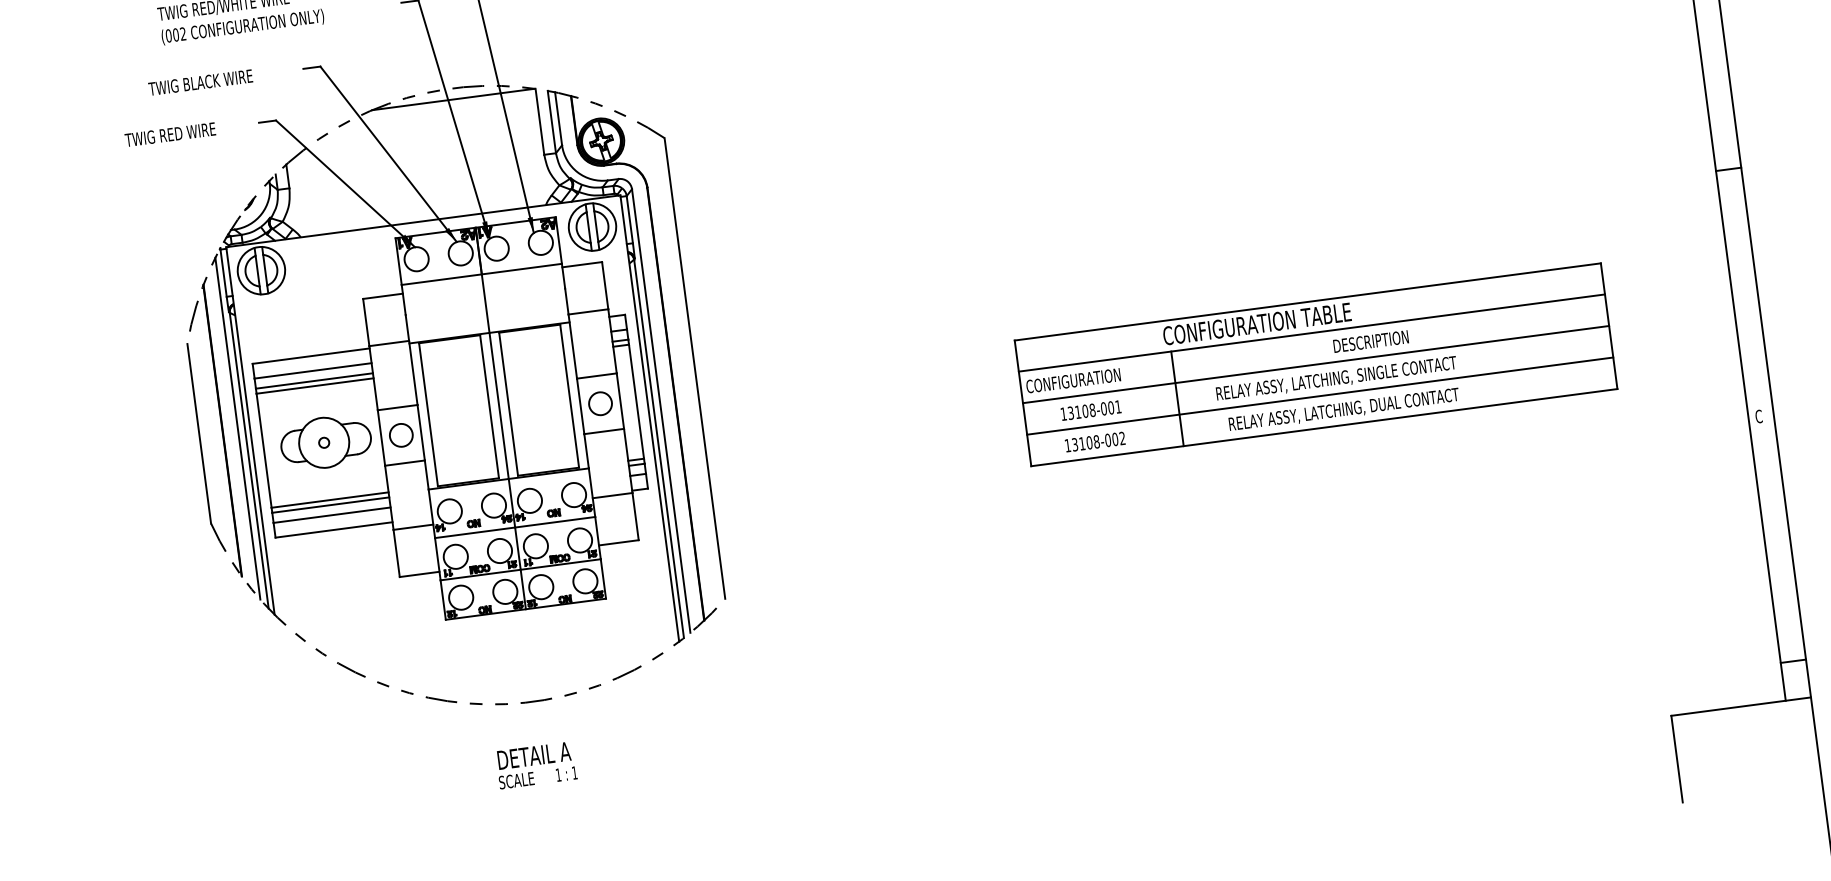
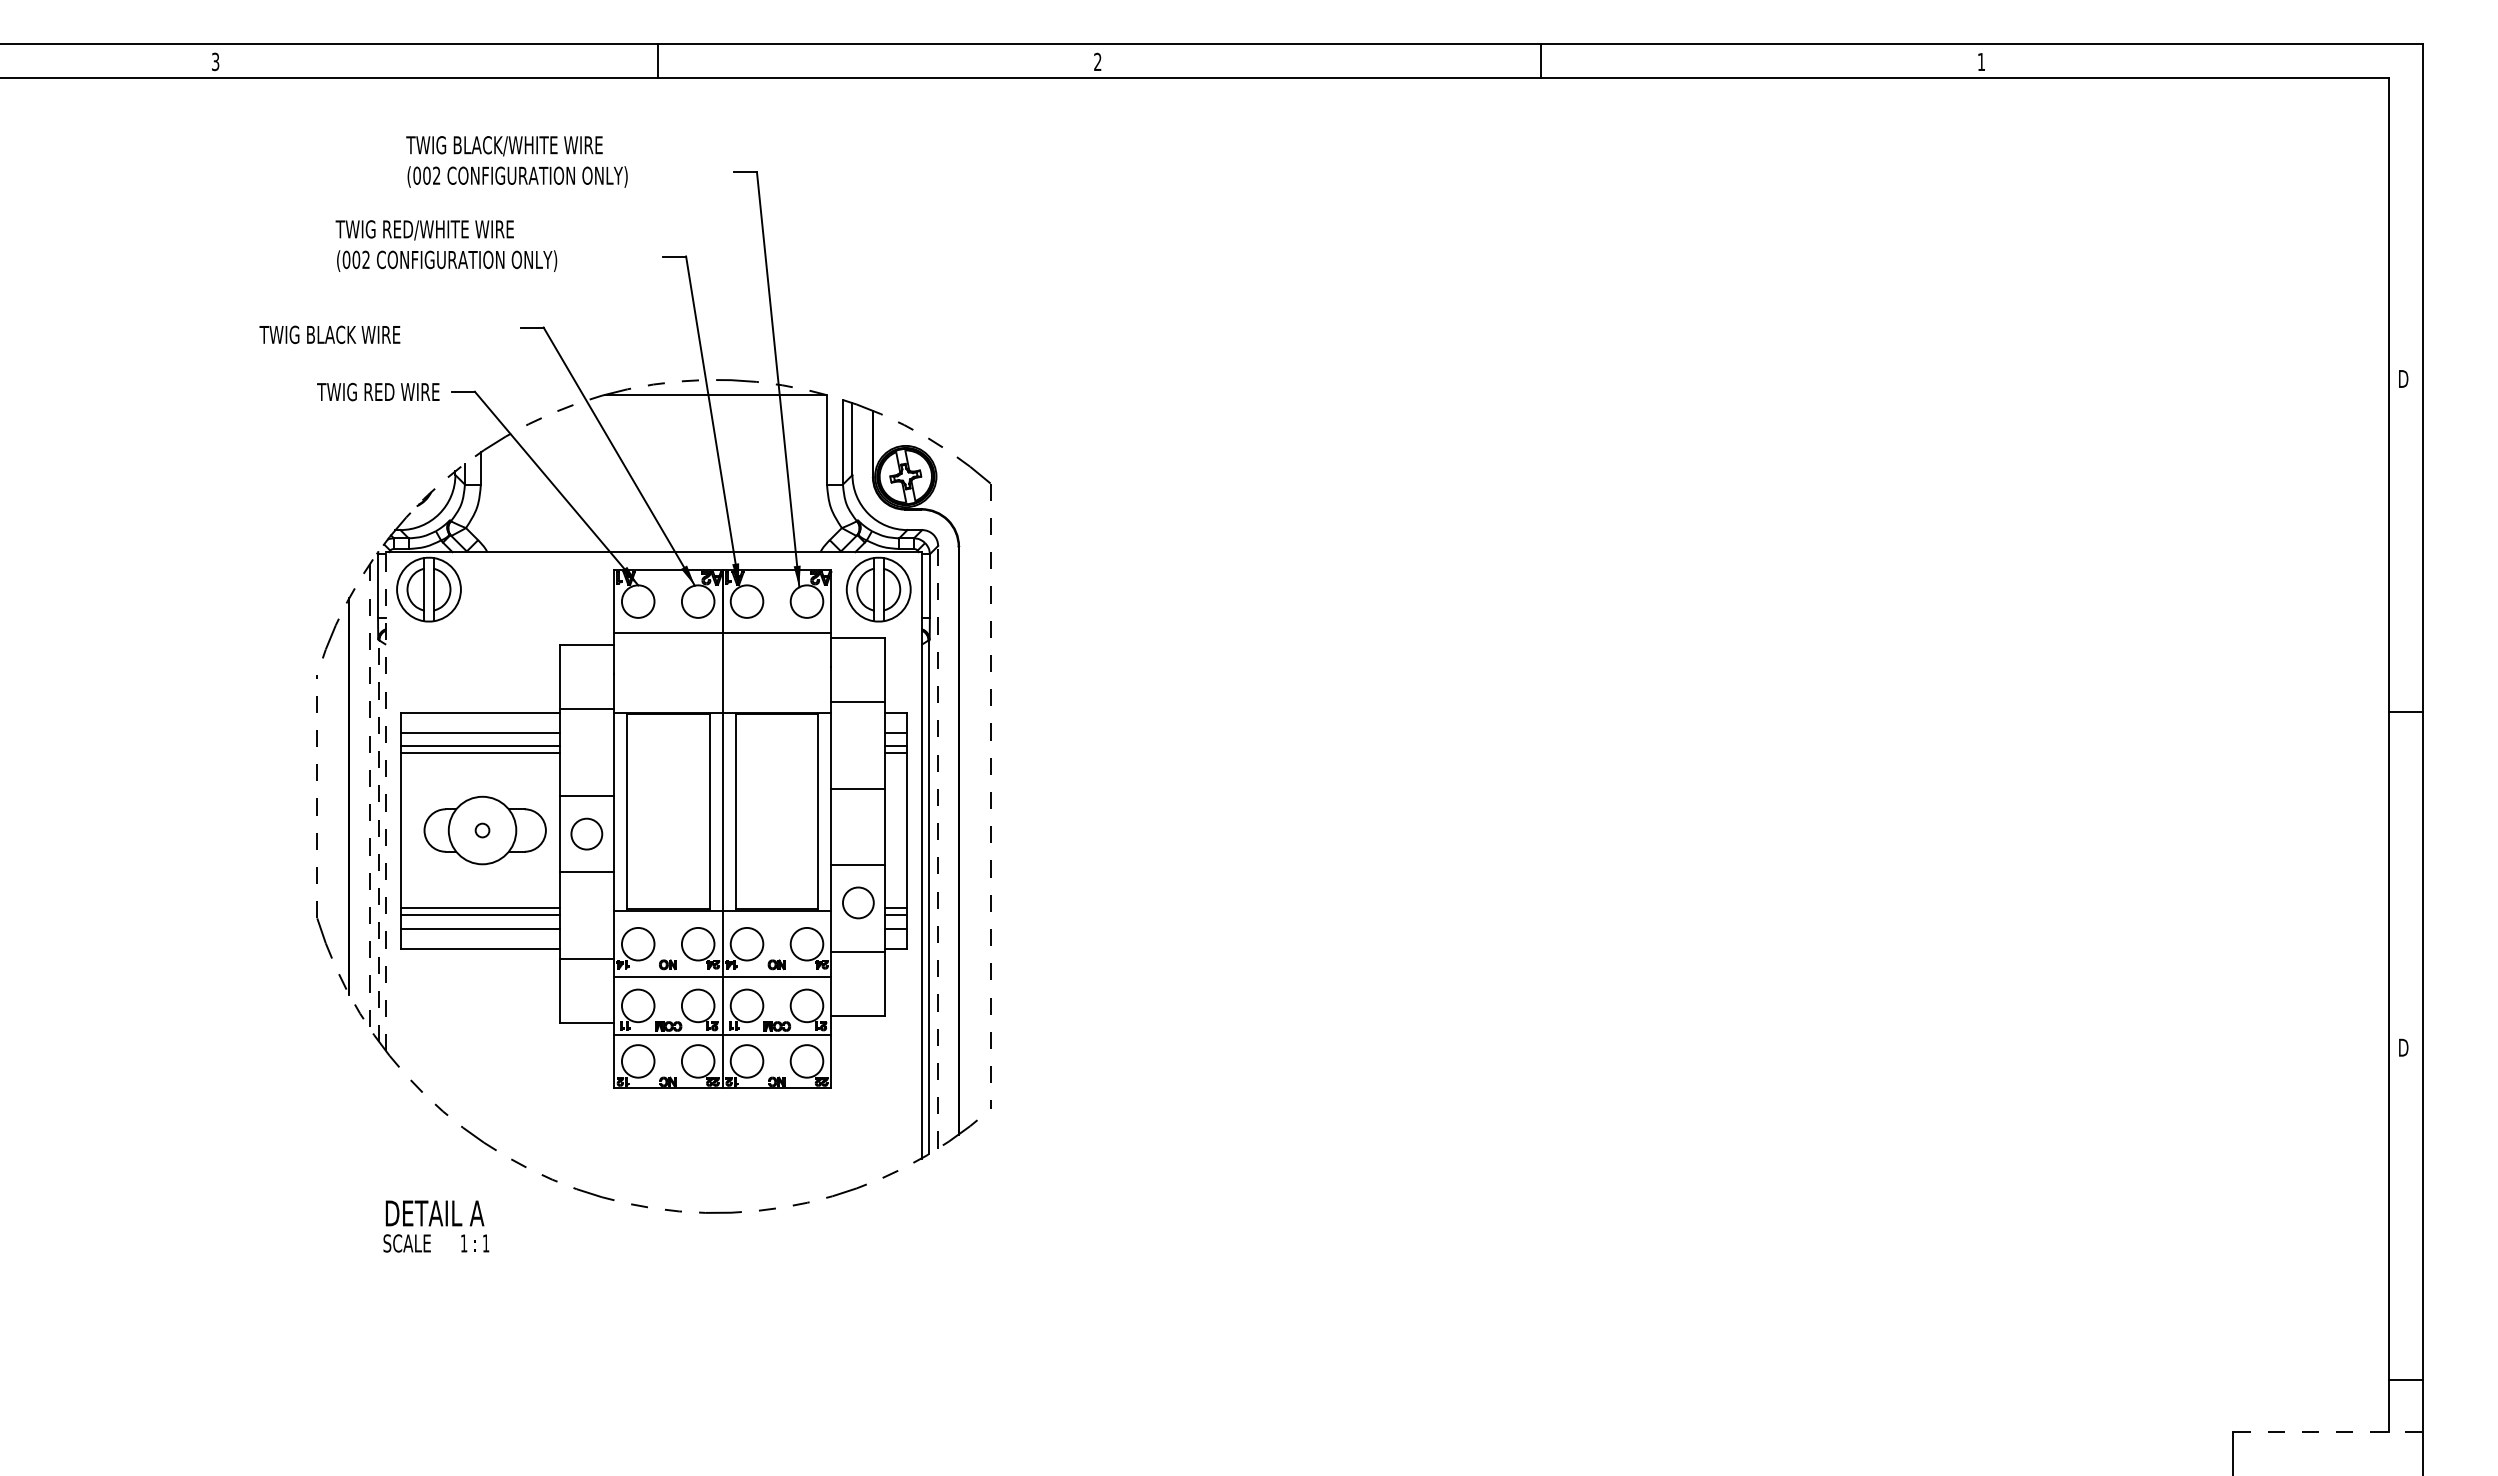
text: (200, 82) -> (329, 334), moved
text: (170, 134) -> (378, 391), moved
part: (1315, 364) -> (1820, 900), removed
line: (694, 368) -> (990, 796), solid -> dashed
circle: (600, 403) -> (858, 902), moved
line: (661, 410) -> (938, 846), solid -> dashed
text: (1759, 416) -> (2403, 1047), C -> D
line: (237, 428) -> (369, 796), solid -> dashed
line: (250, 430) -> (386, 801), solid -> dashed
line: (199, 433) -> (317, 796), solid -> dashed
line: (249, 460) -> (379, 841), solid -> dashed
line: (1741, 706) -> (2328, 1431), solid -> dashed
text: (536, 765) -> (436, 1226), moved

